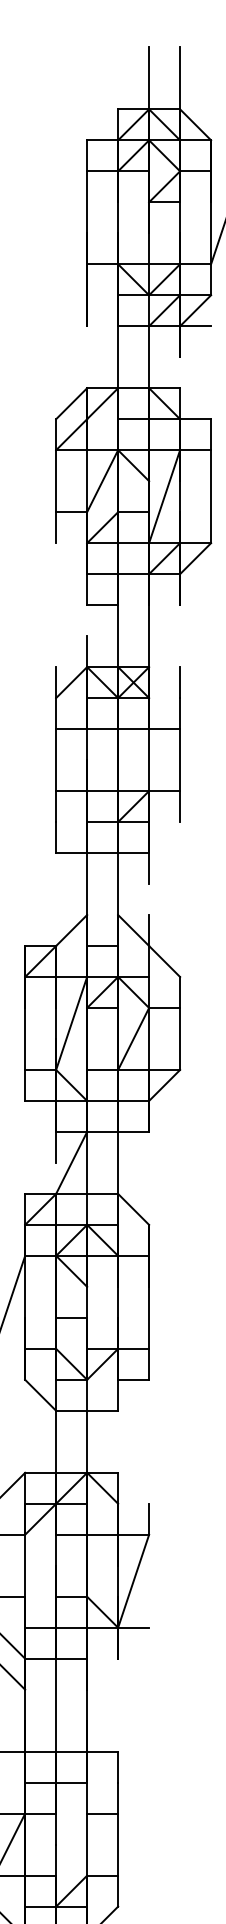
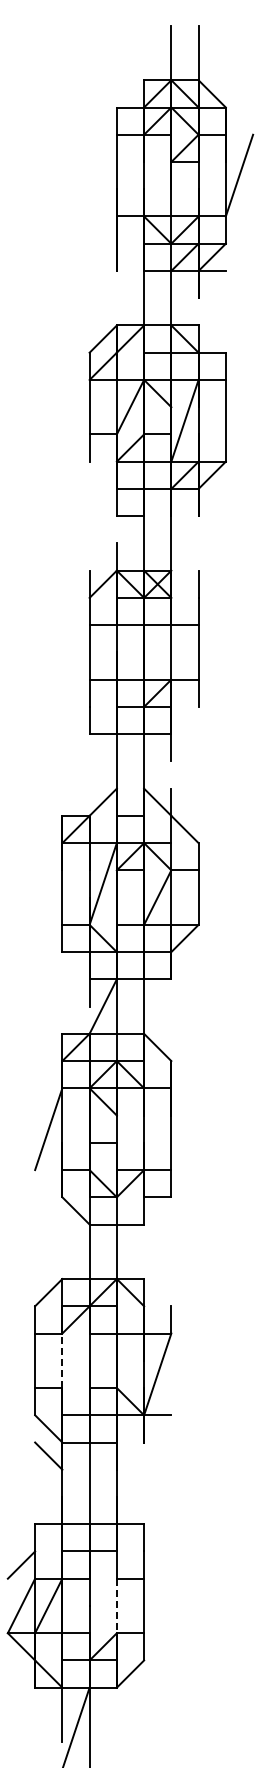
line: (25, 1565) -> (62, 1360), solid -> dashed
line: (86, 1845) -> (116, 1606), solid -> dashed

